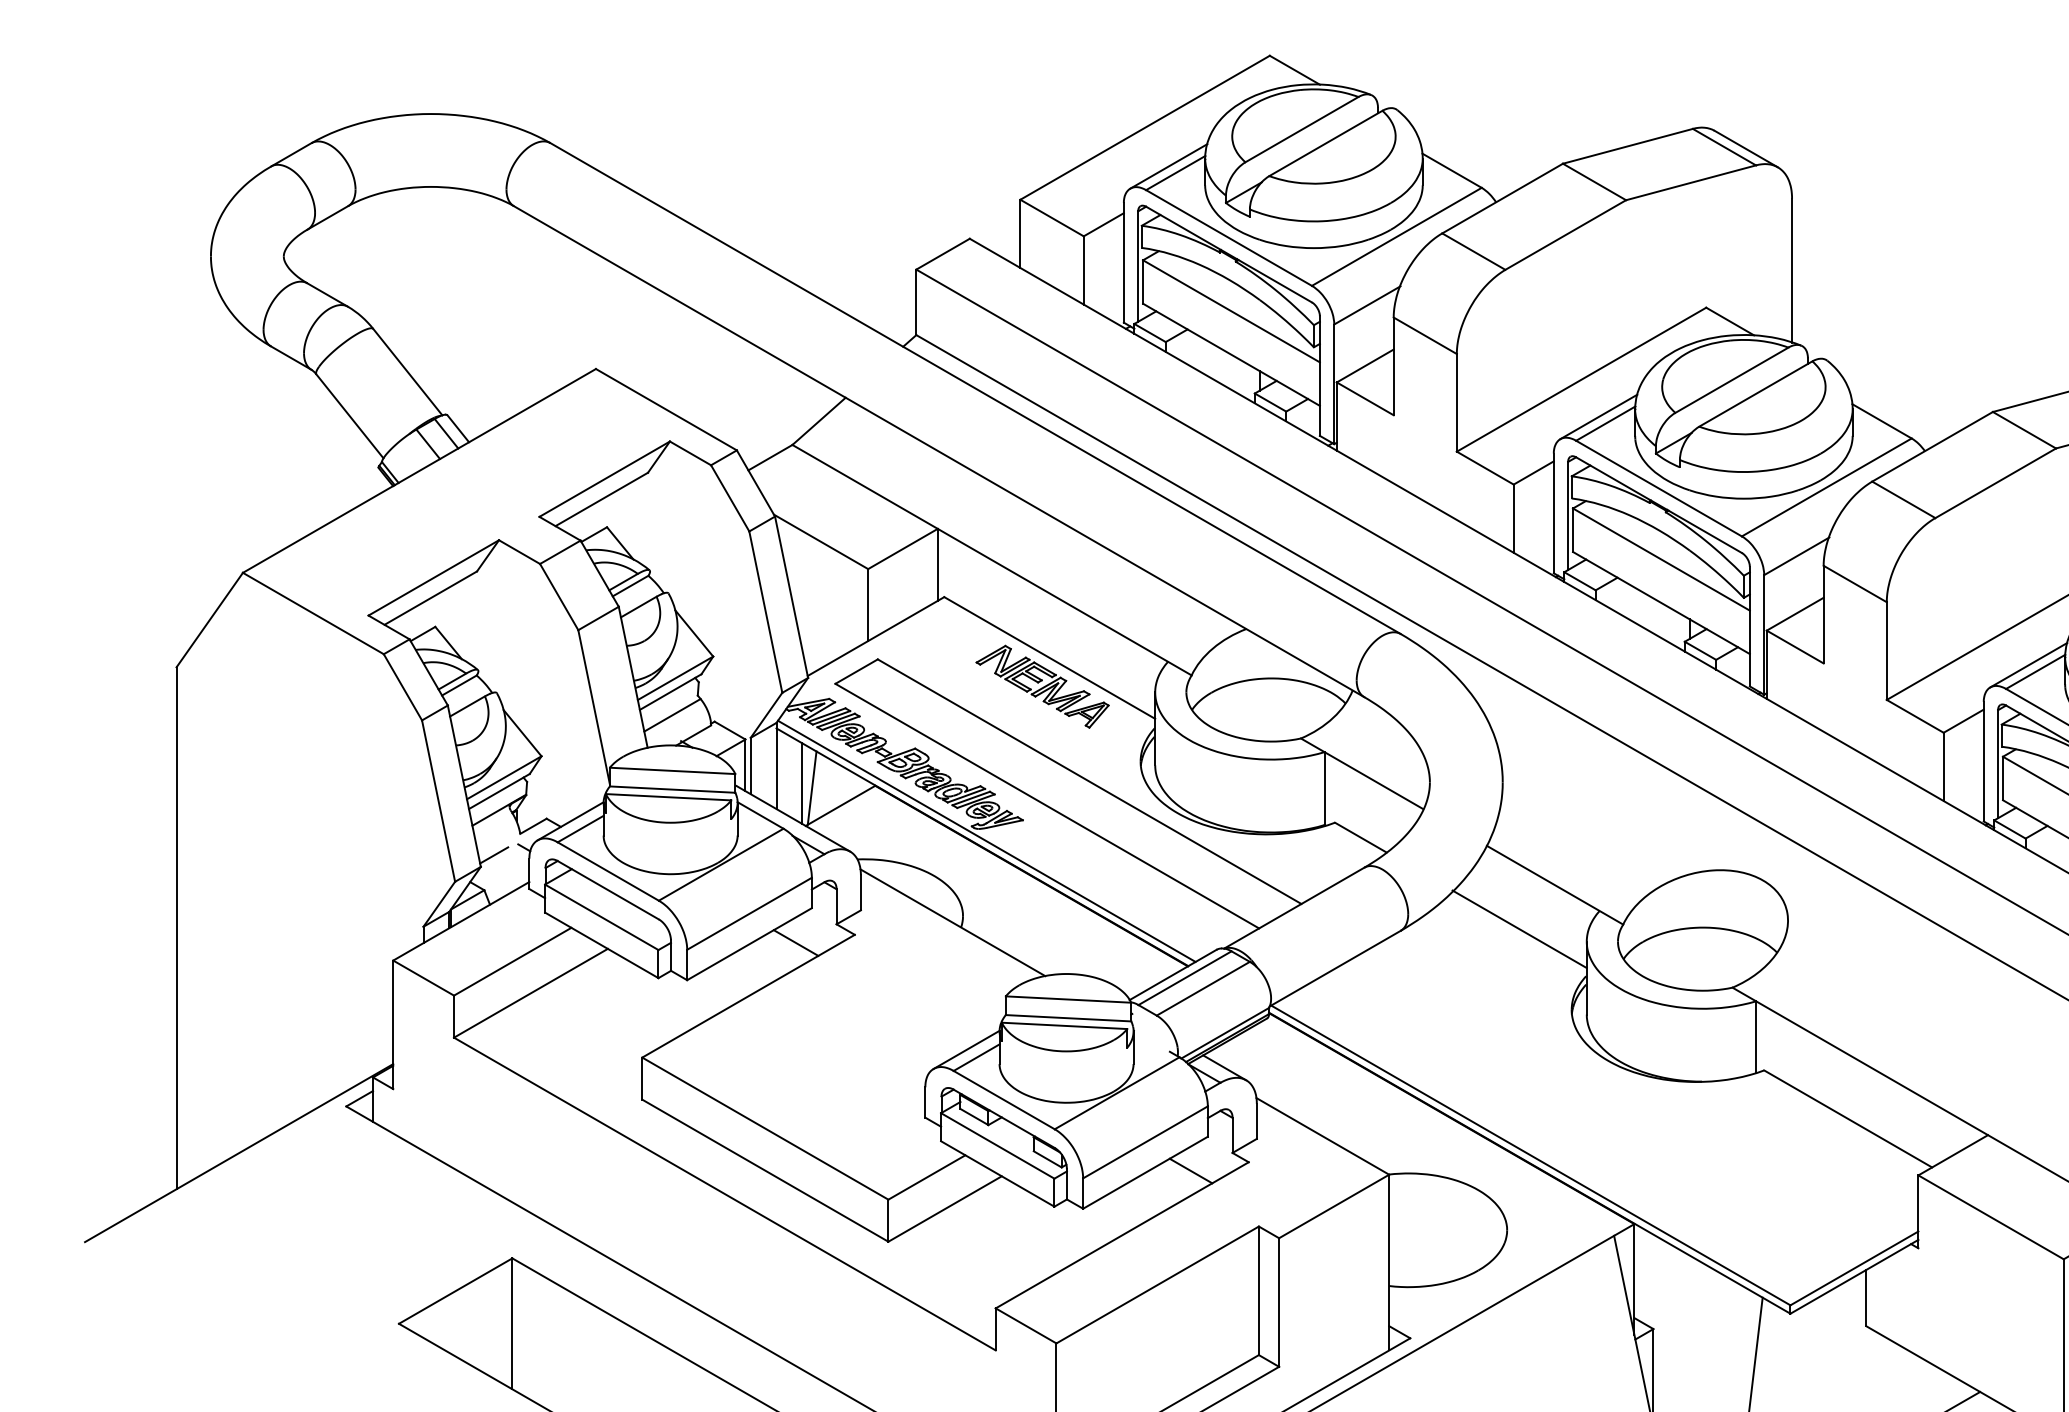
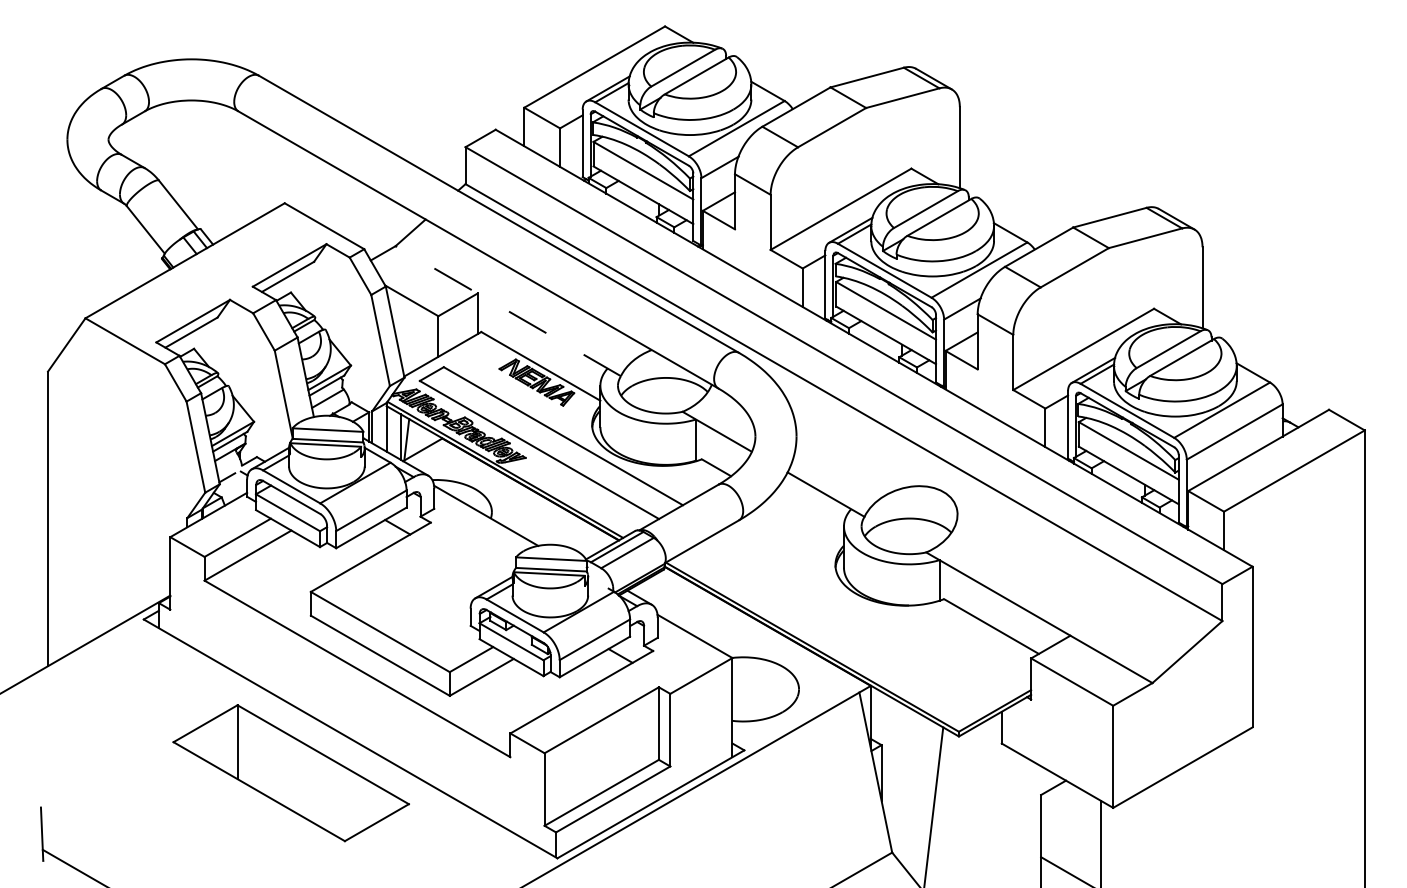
line: (990, 558) -> (507, 310), solid -> dashed
line: (1518, 929) -> (805, 519), removed

